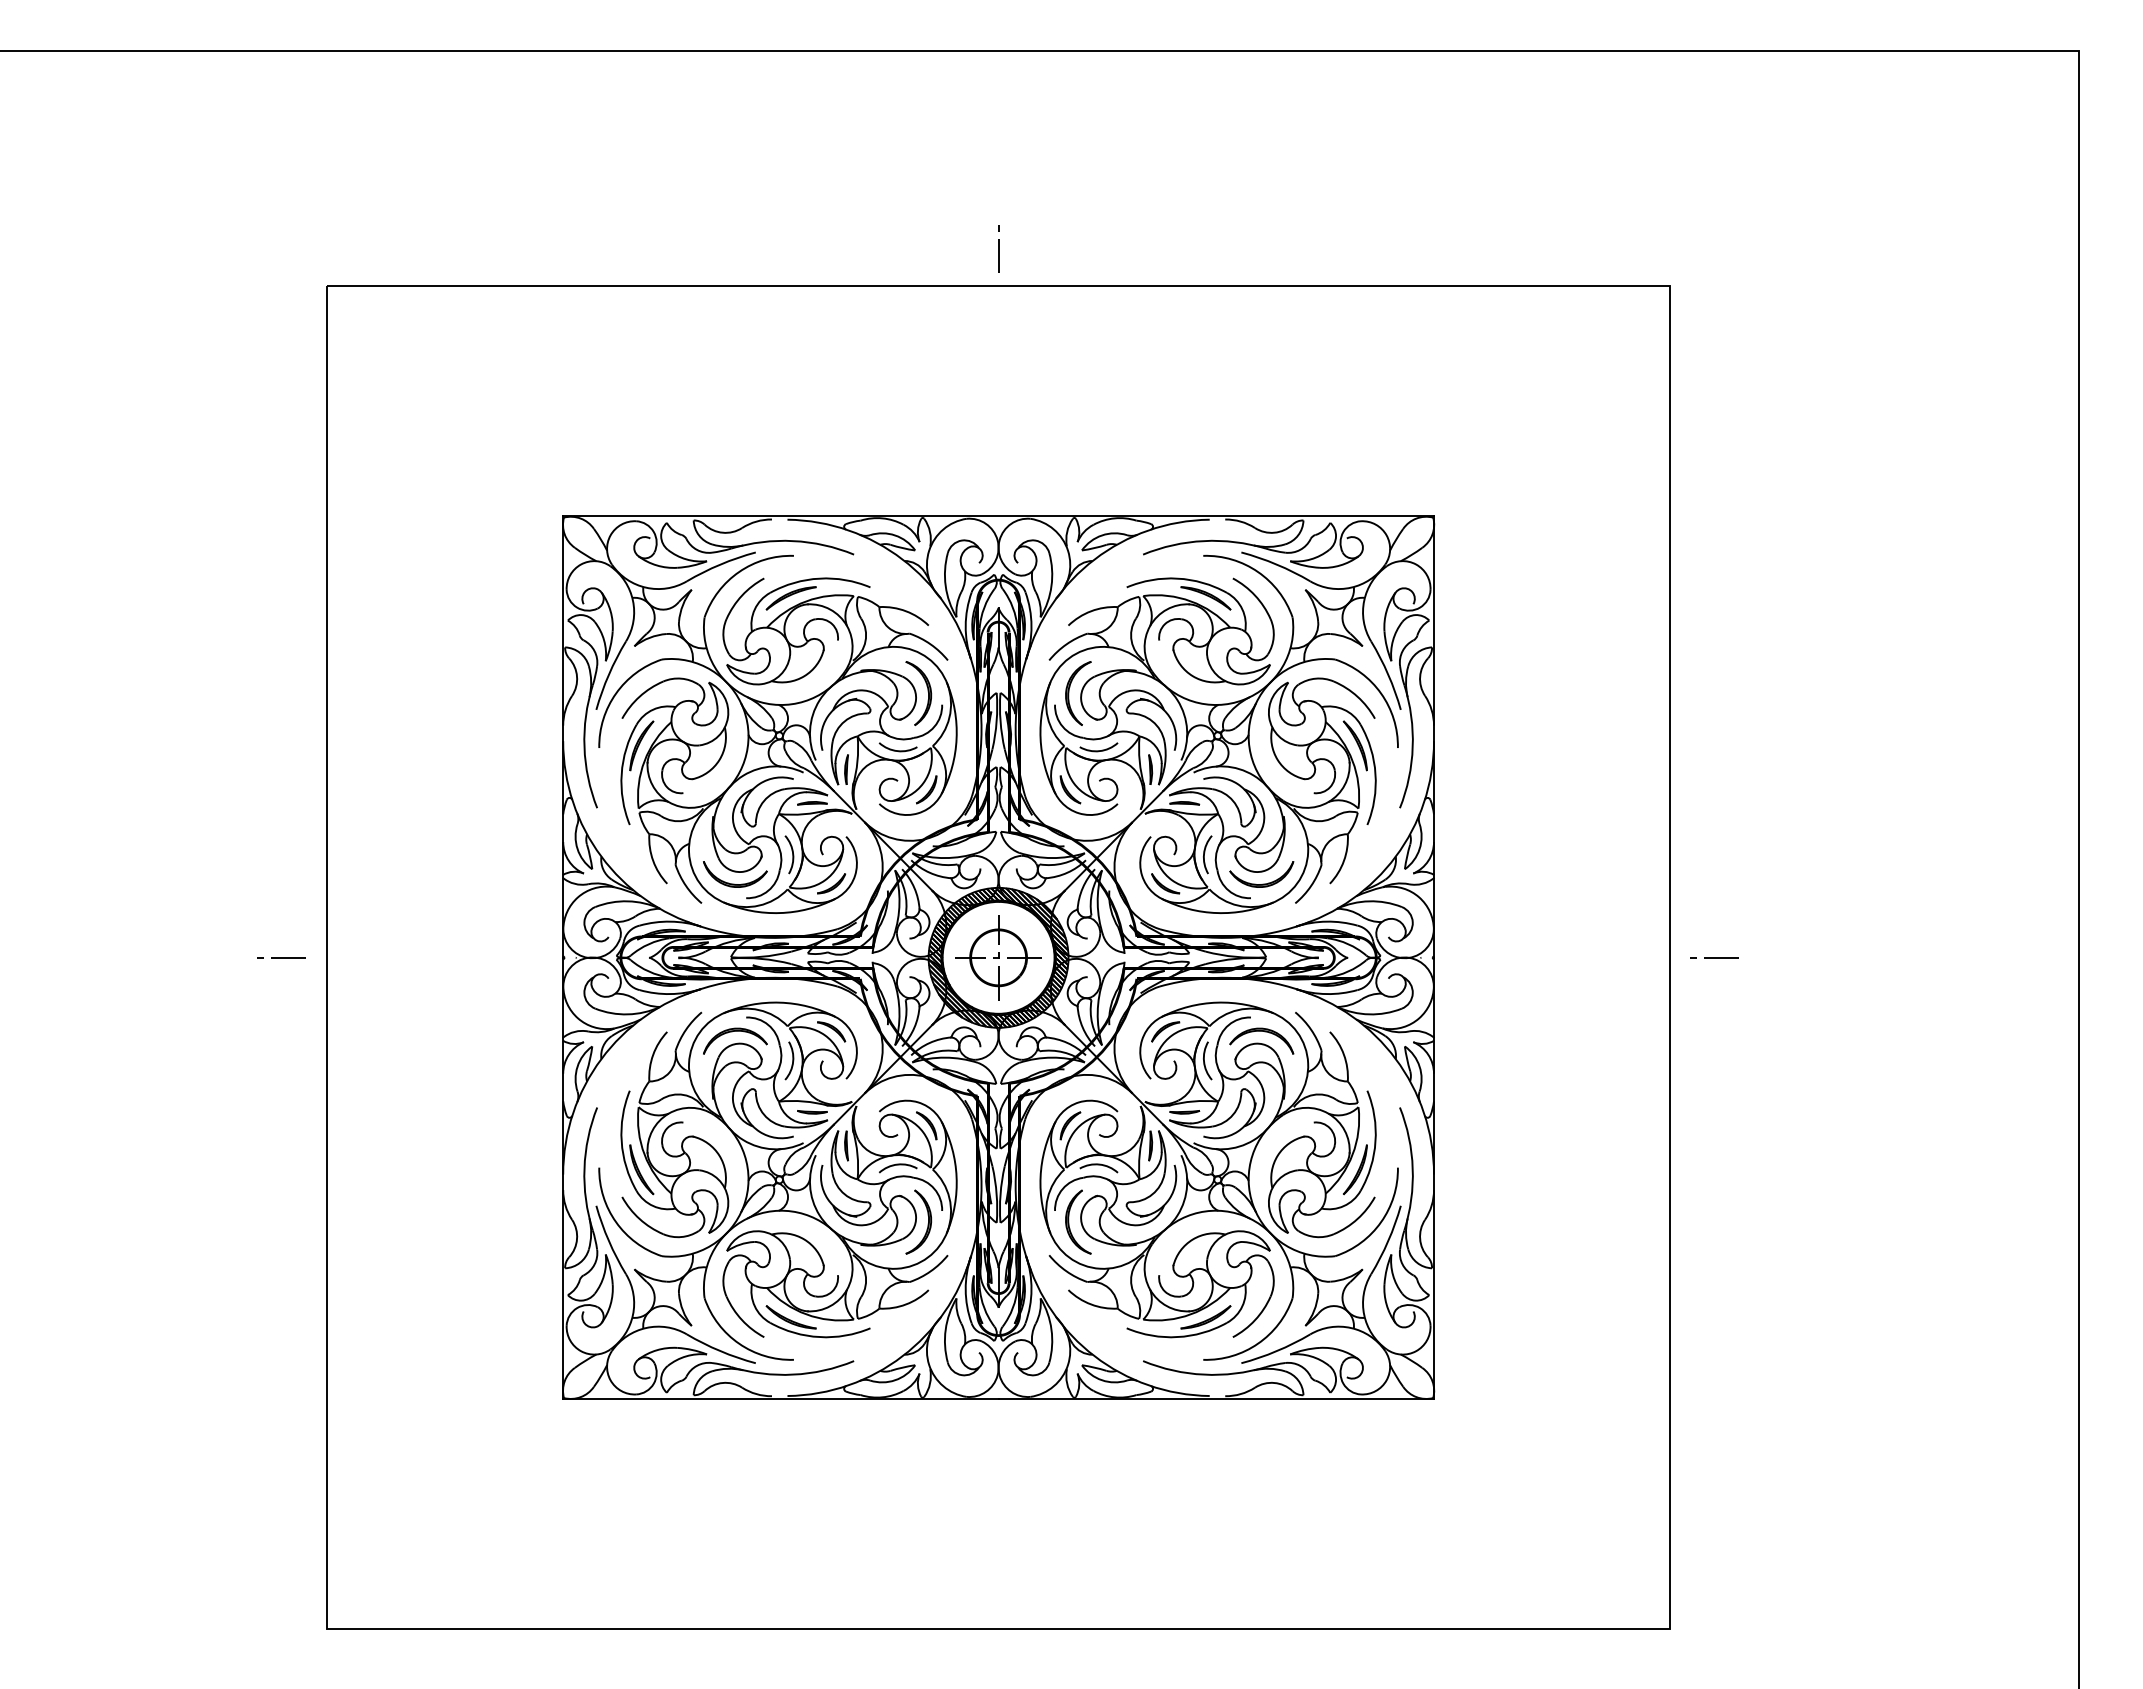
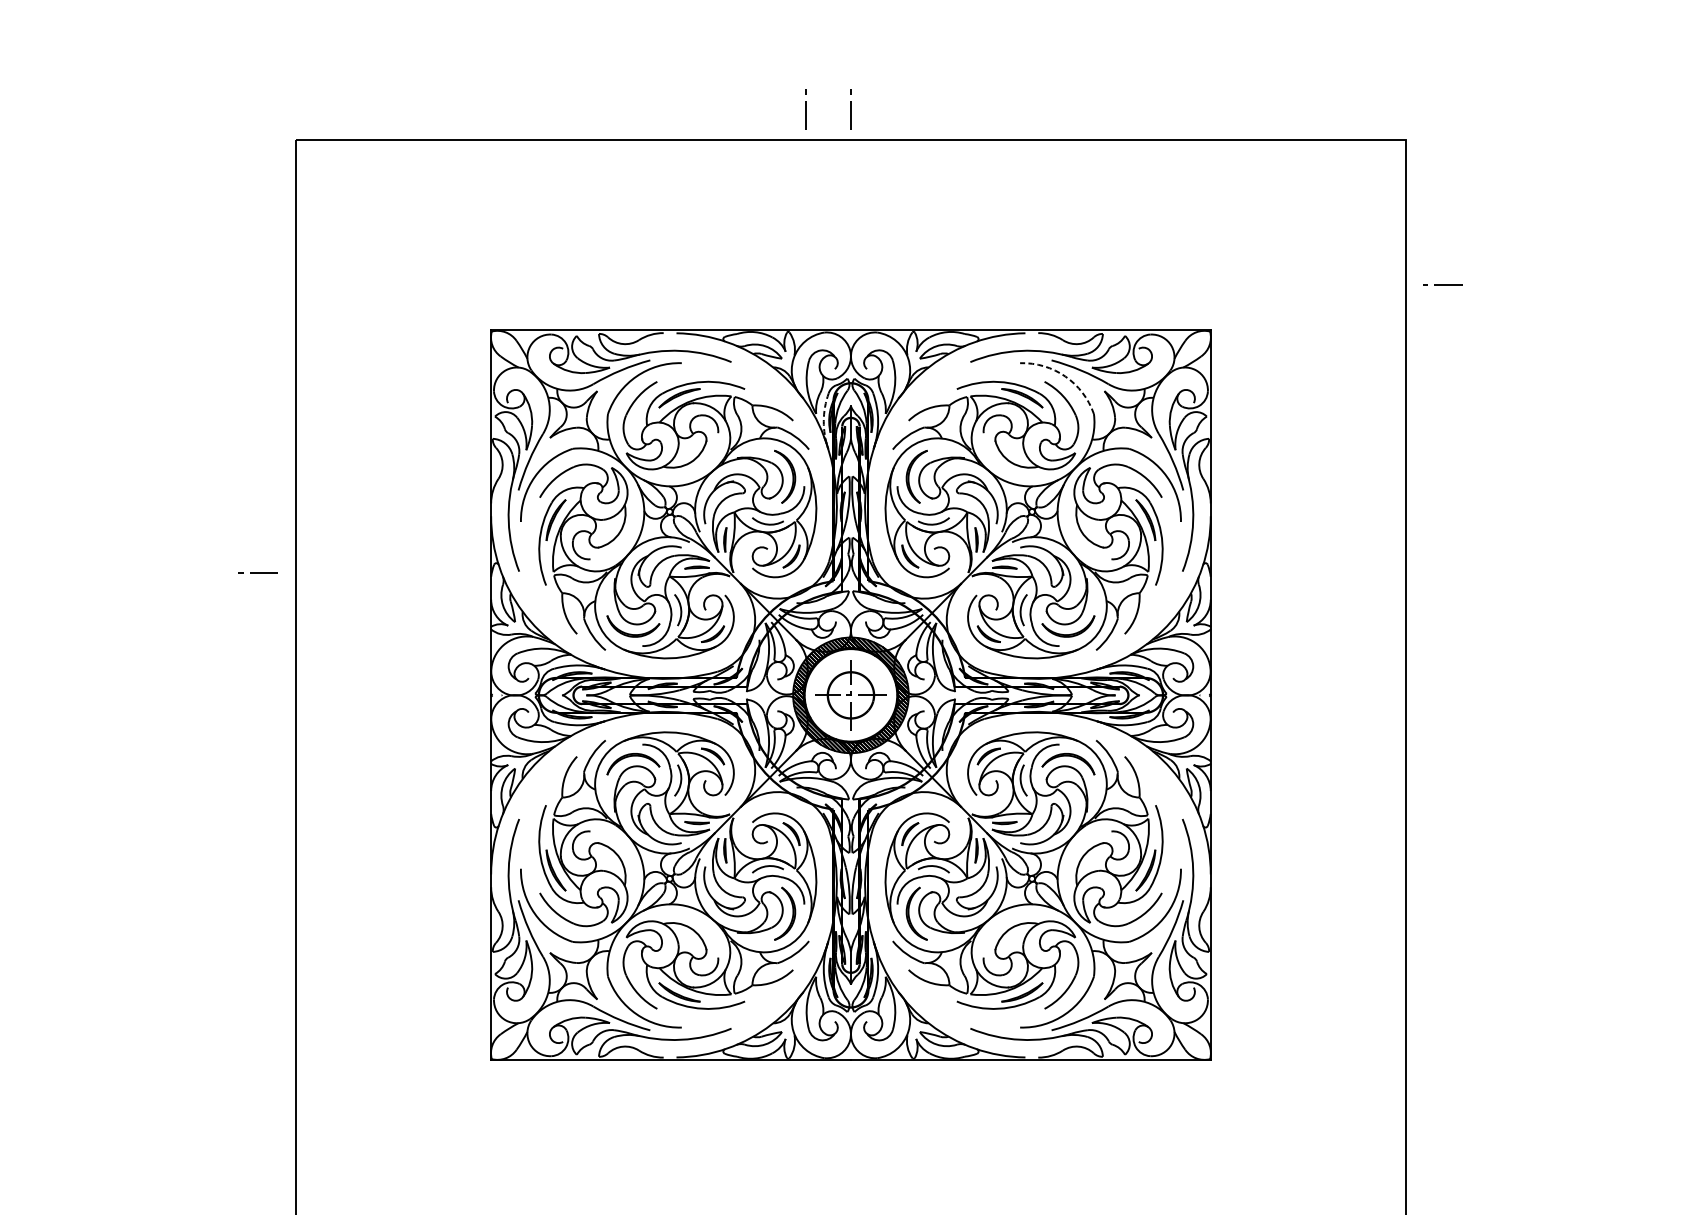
line: (944, 248) -> (806, 109), added
arc: (1258, 572) -> (1065, 376), solid -> dashed
arc: (965, 626) -> (823, 421), solid -> dashed
line: (281, 957) -> (258, 572), moved
line: (1714, 957) -> (1442, 284), moved

